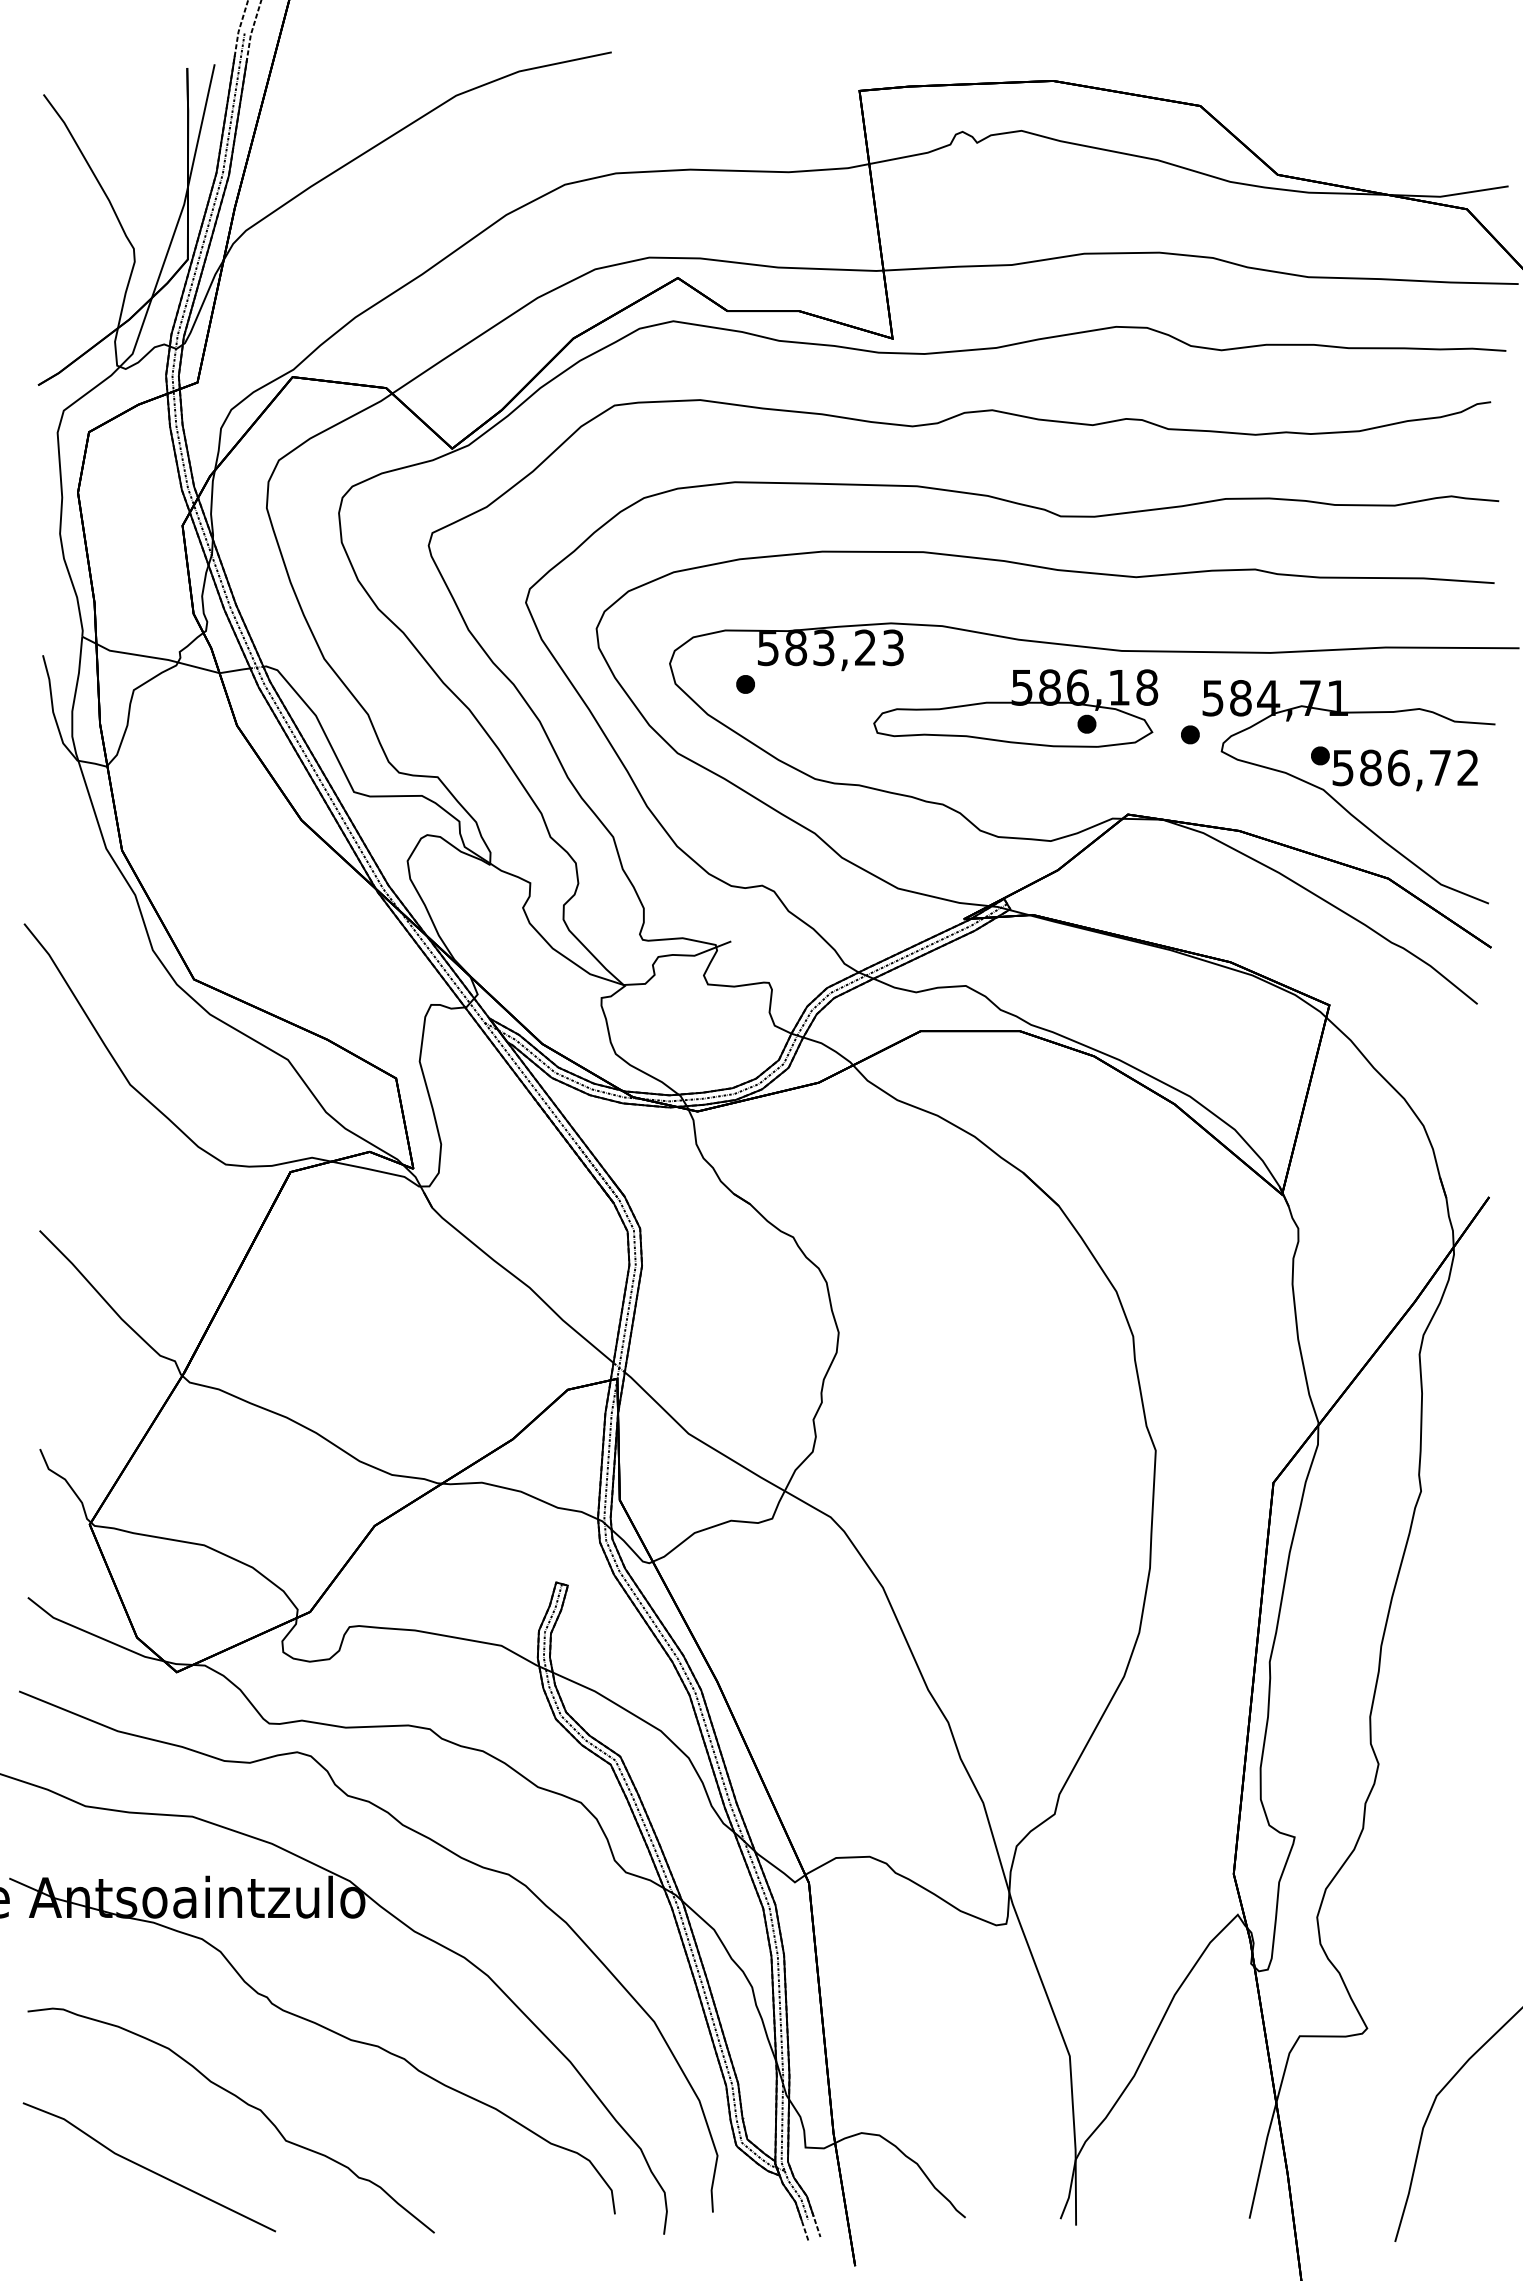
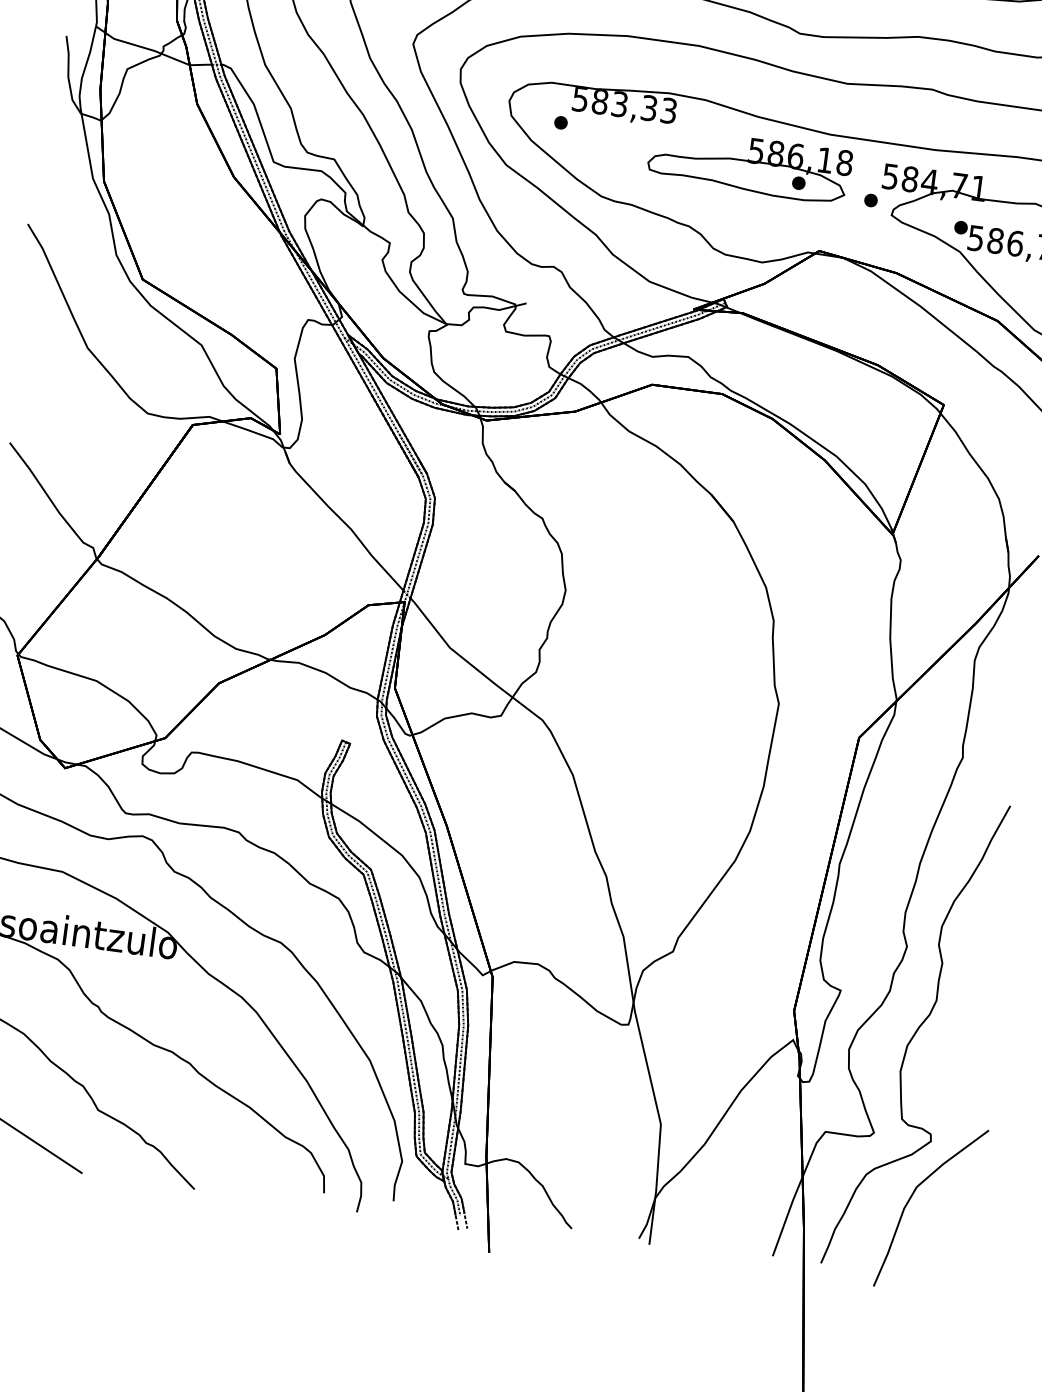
text: (865, 647) -> (649, 108), 583,23 -> 583,33
curve: (1406, 1884) -> (915, 1034), added

